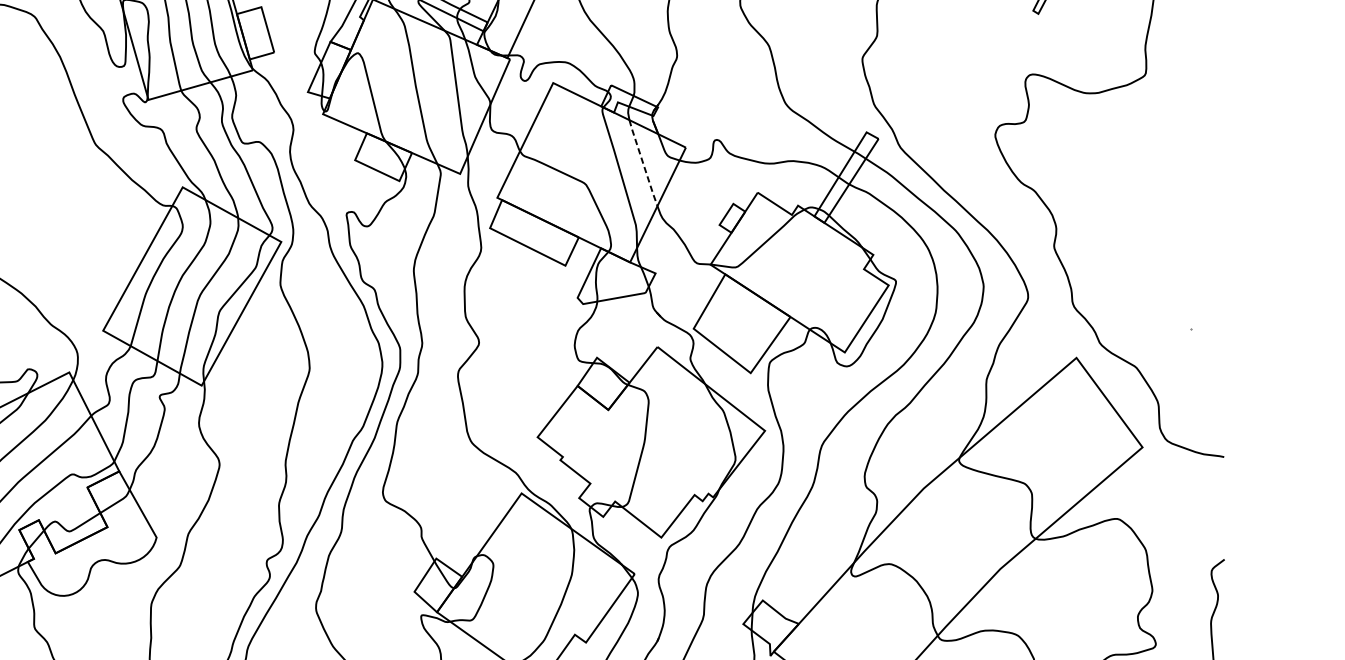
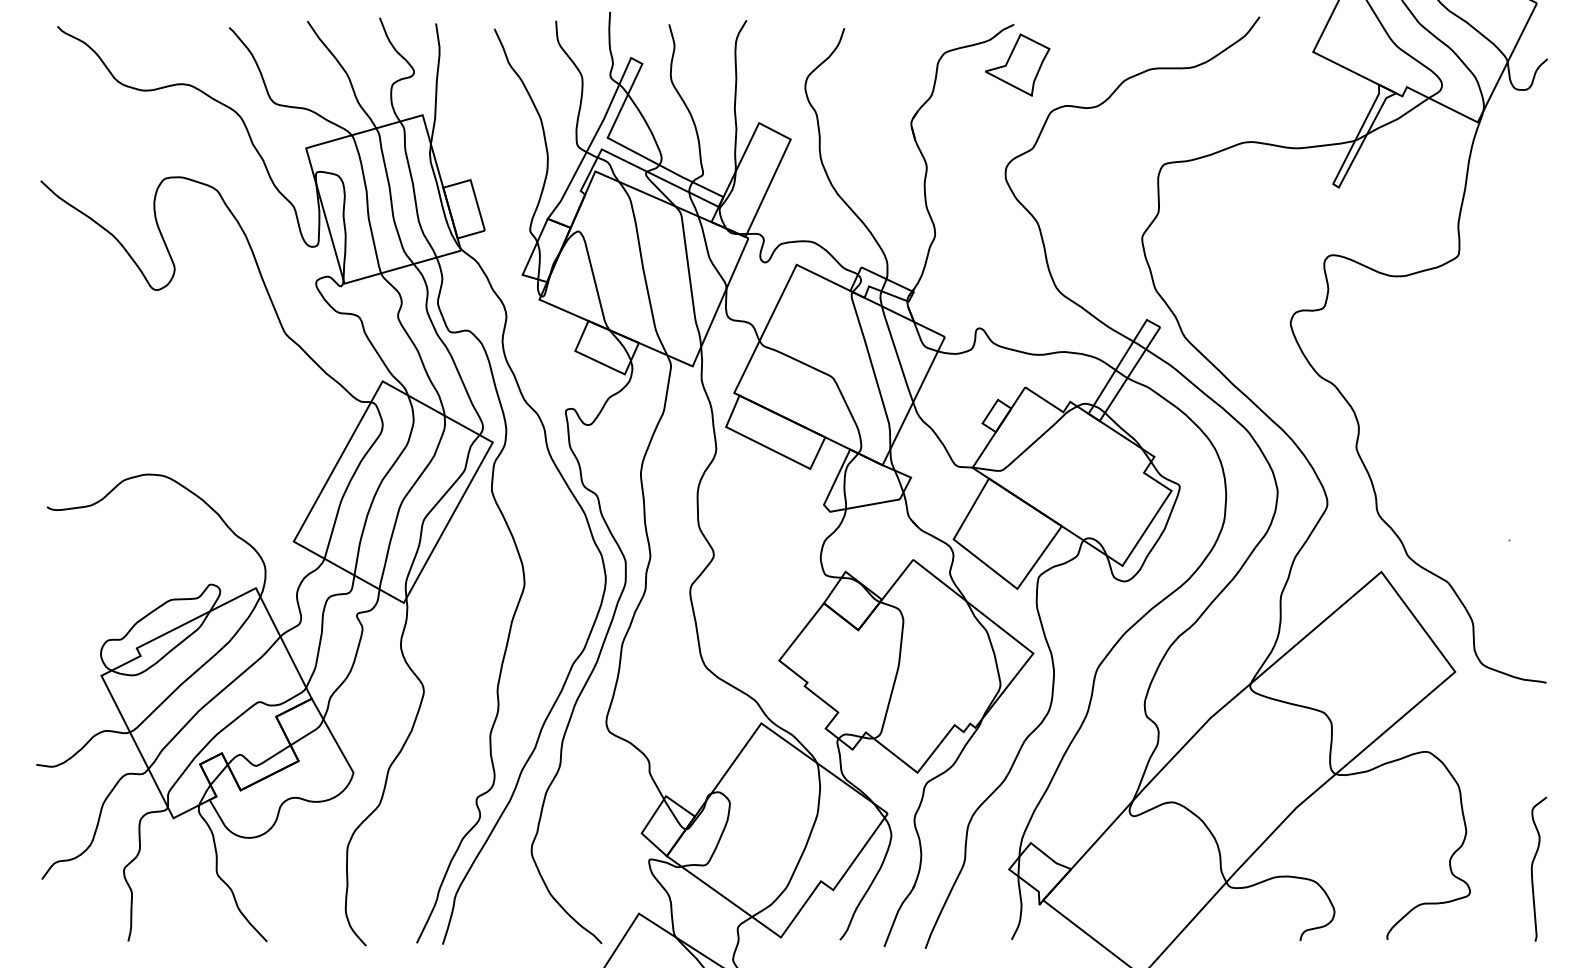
line: (643, 163) -> (897, 354), dashed -> solid

